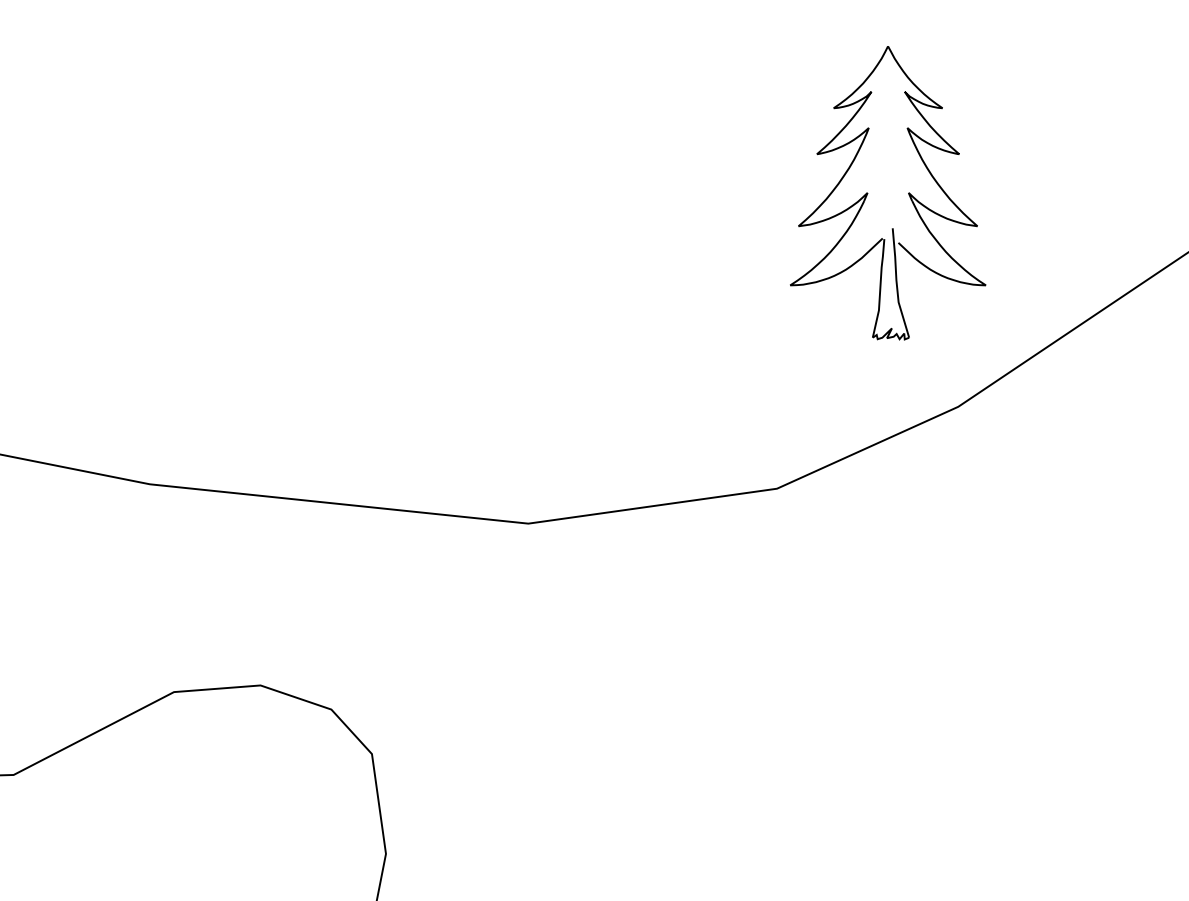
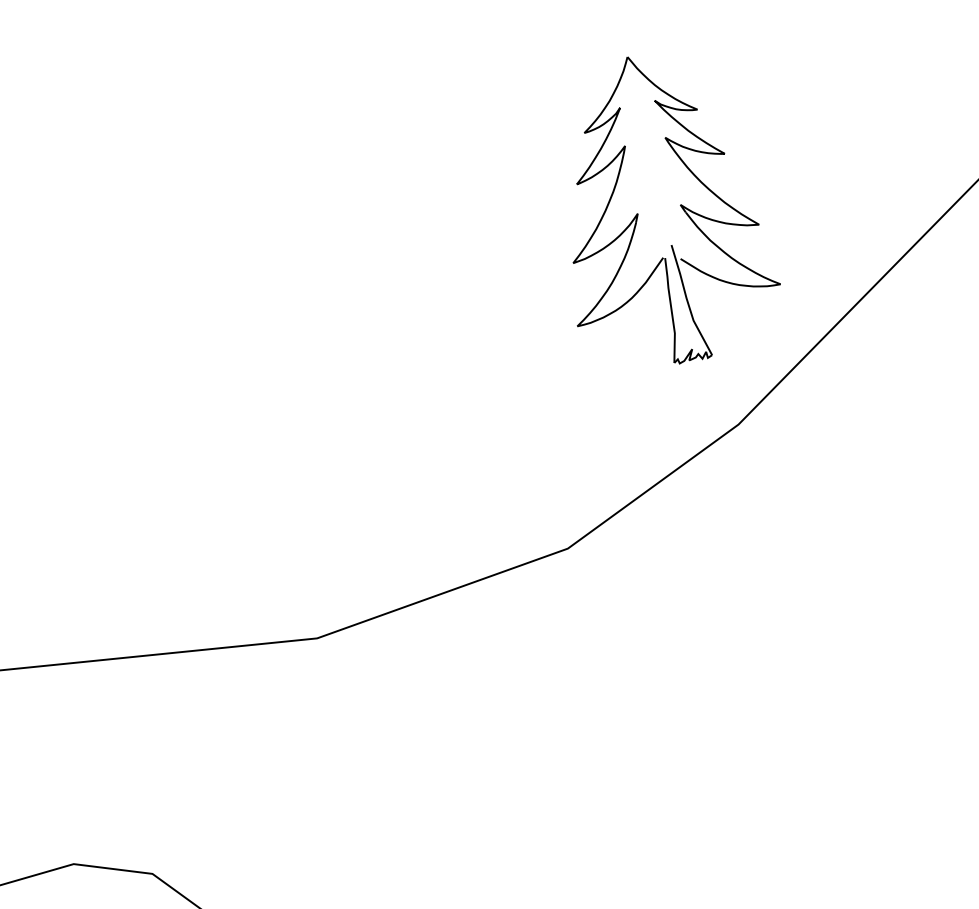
part: (868, 193) -> (638, 214), moved

